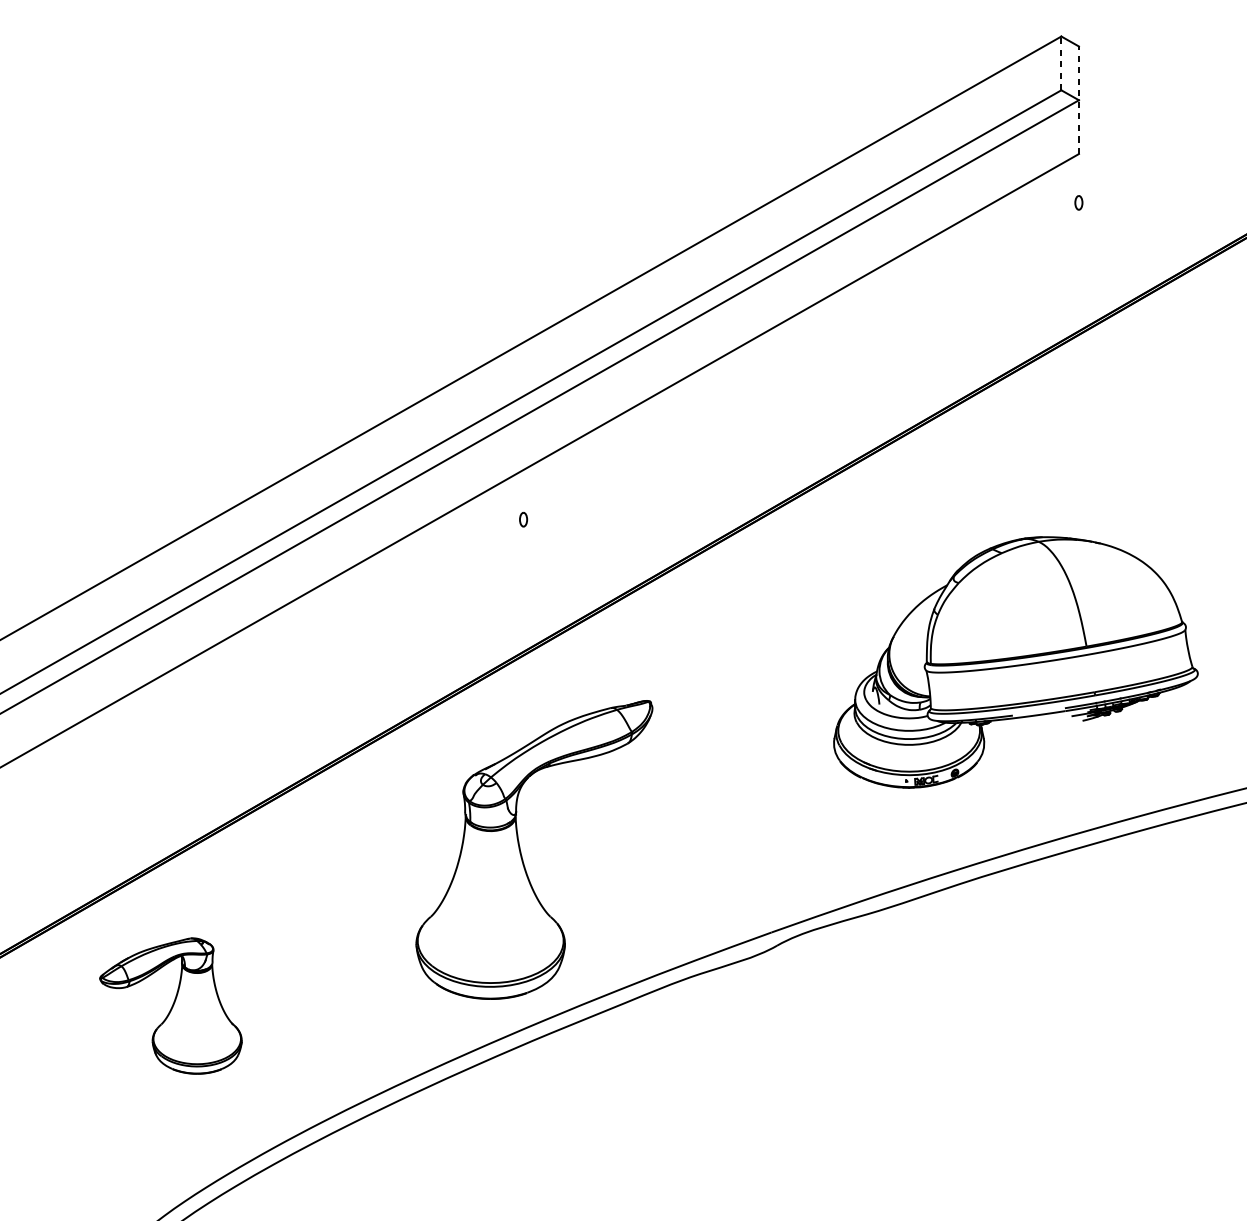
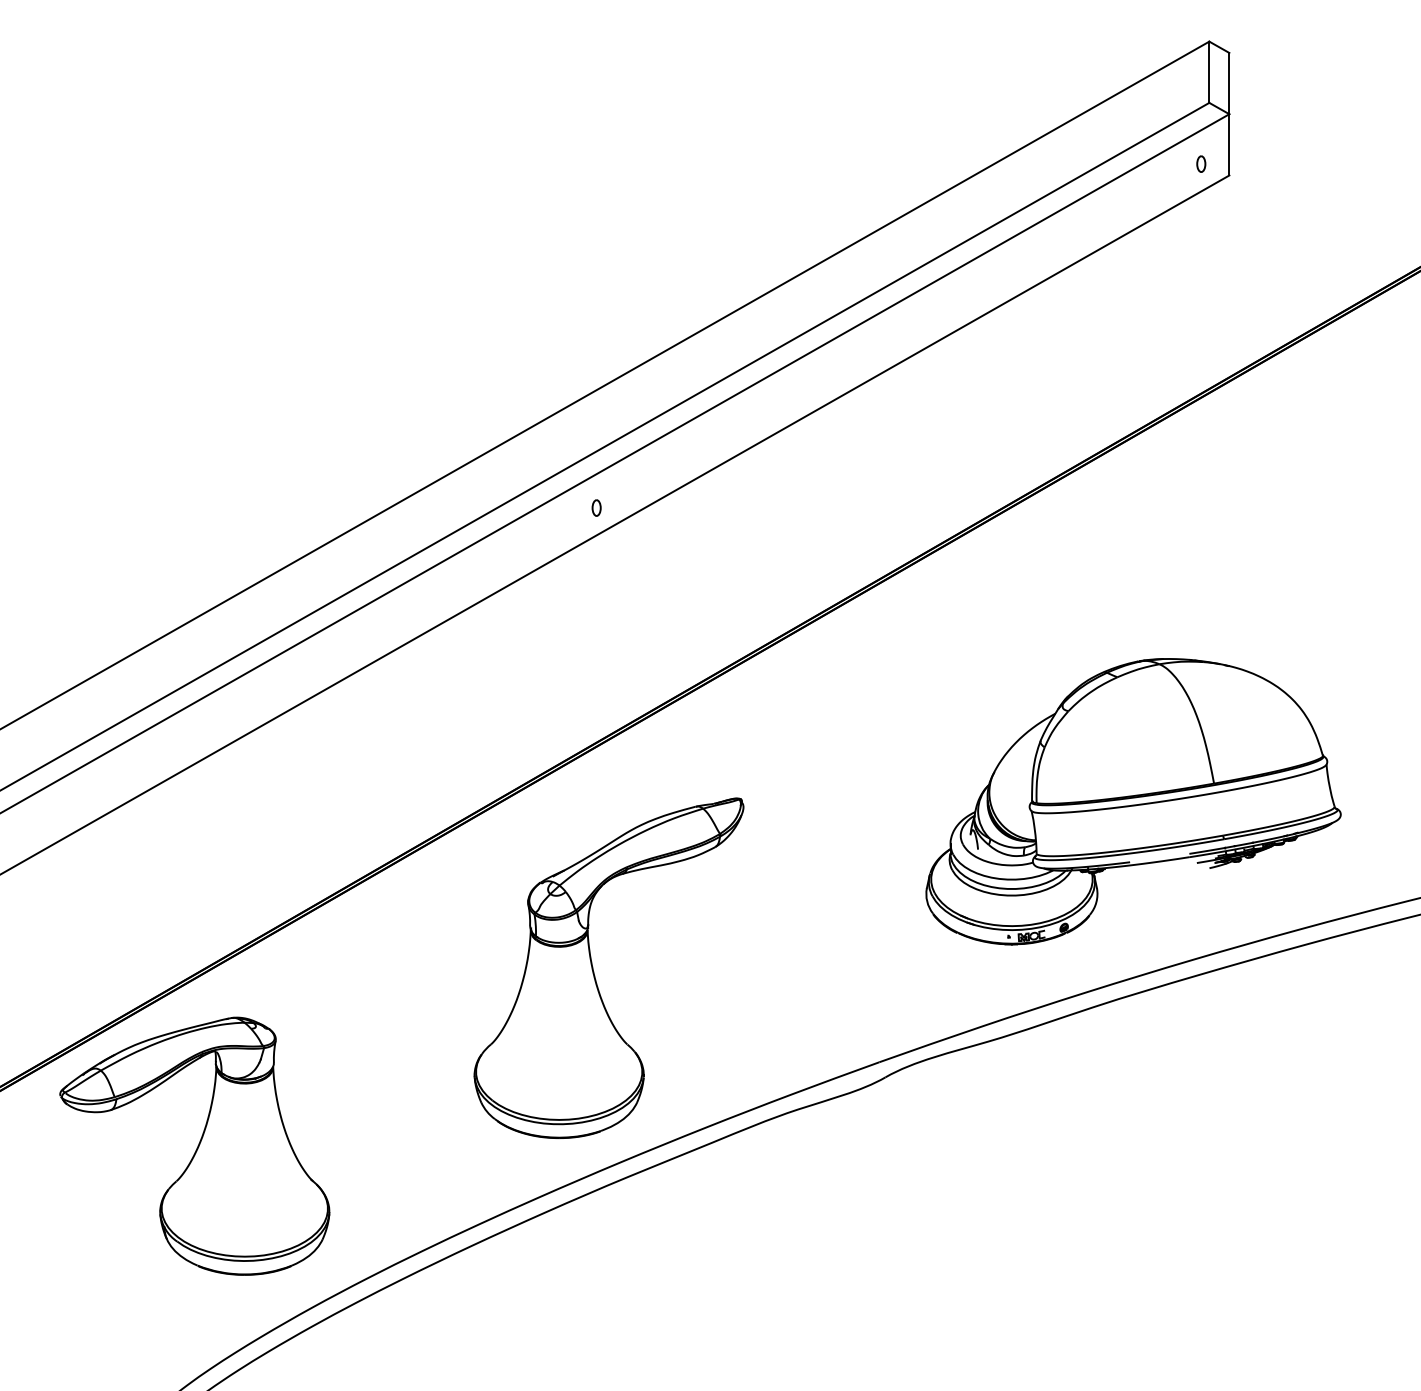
line: (1061, 63) -> (1209, 72), dashed -> solid
line: (1079, 99) -> (1229, 113), dashed -> solid
part: (1079, 202) -> (1201, 163), moved
part: (523, 519) -> (596, 507), moved
part: (1015, 662) -> (1133, 801), moved
part: (170, 1005) -> (194, 1145), size x1.67

